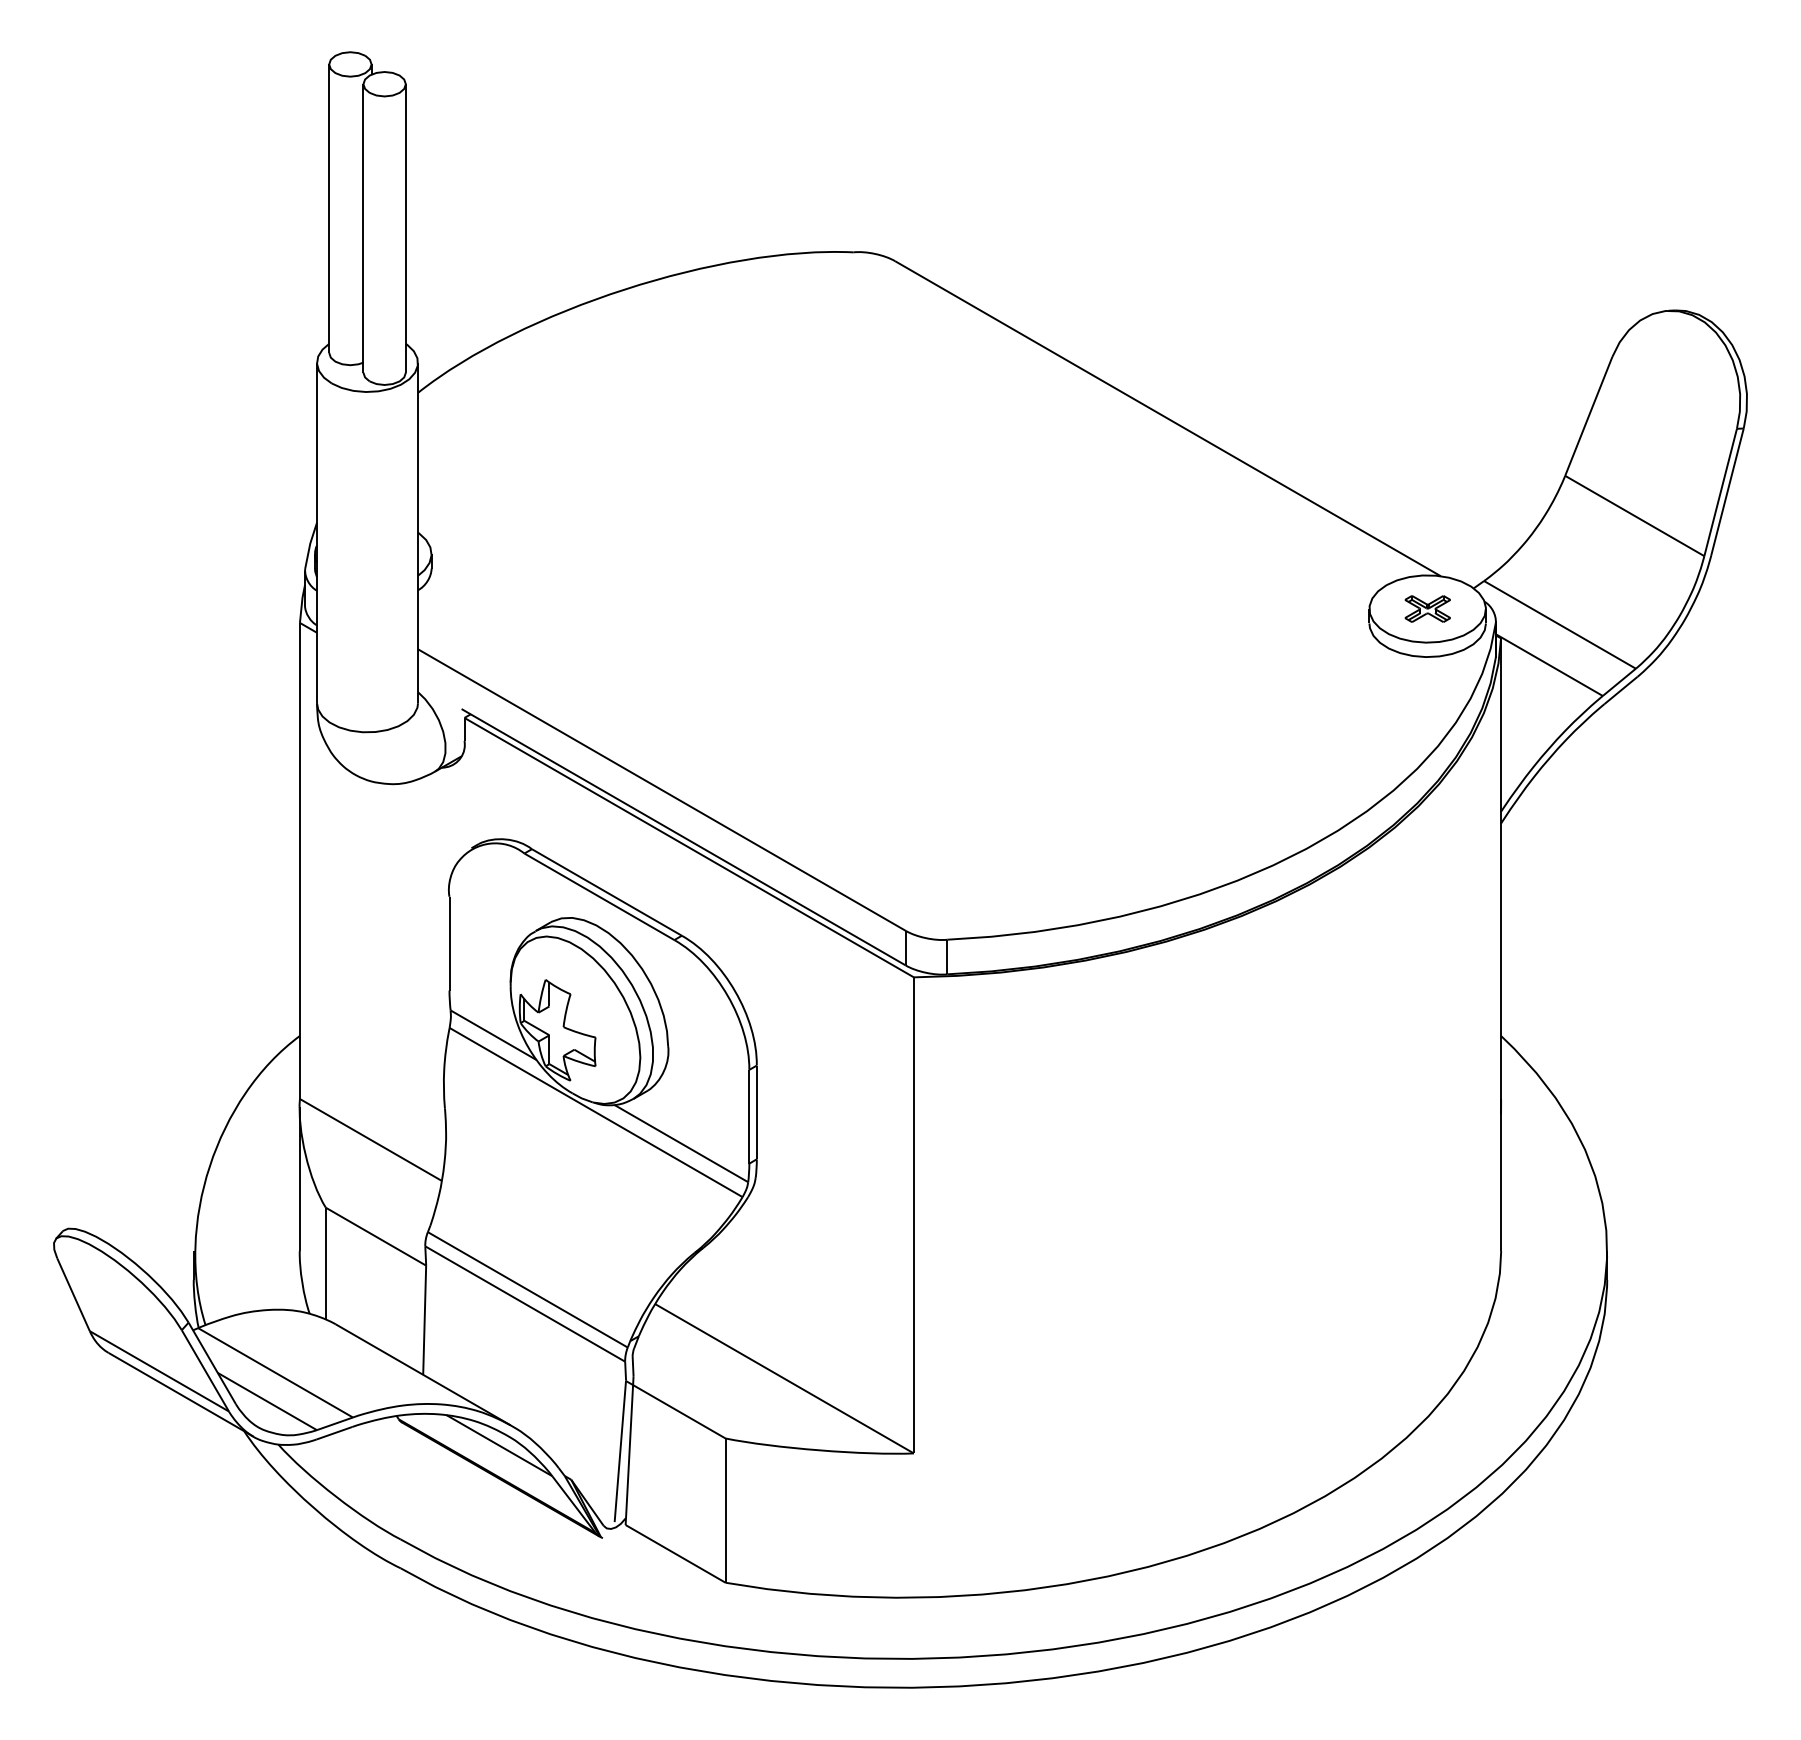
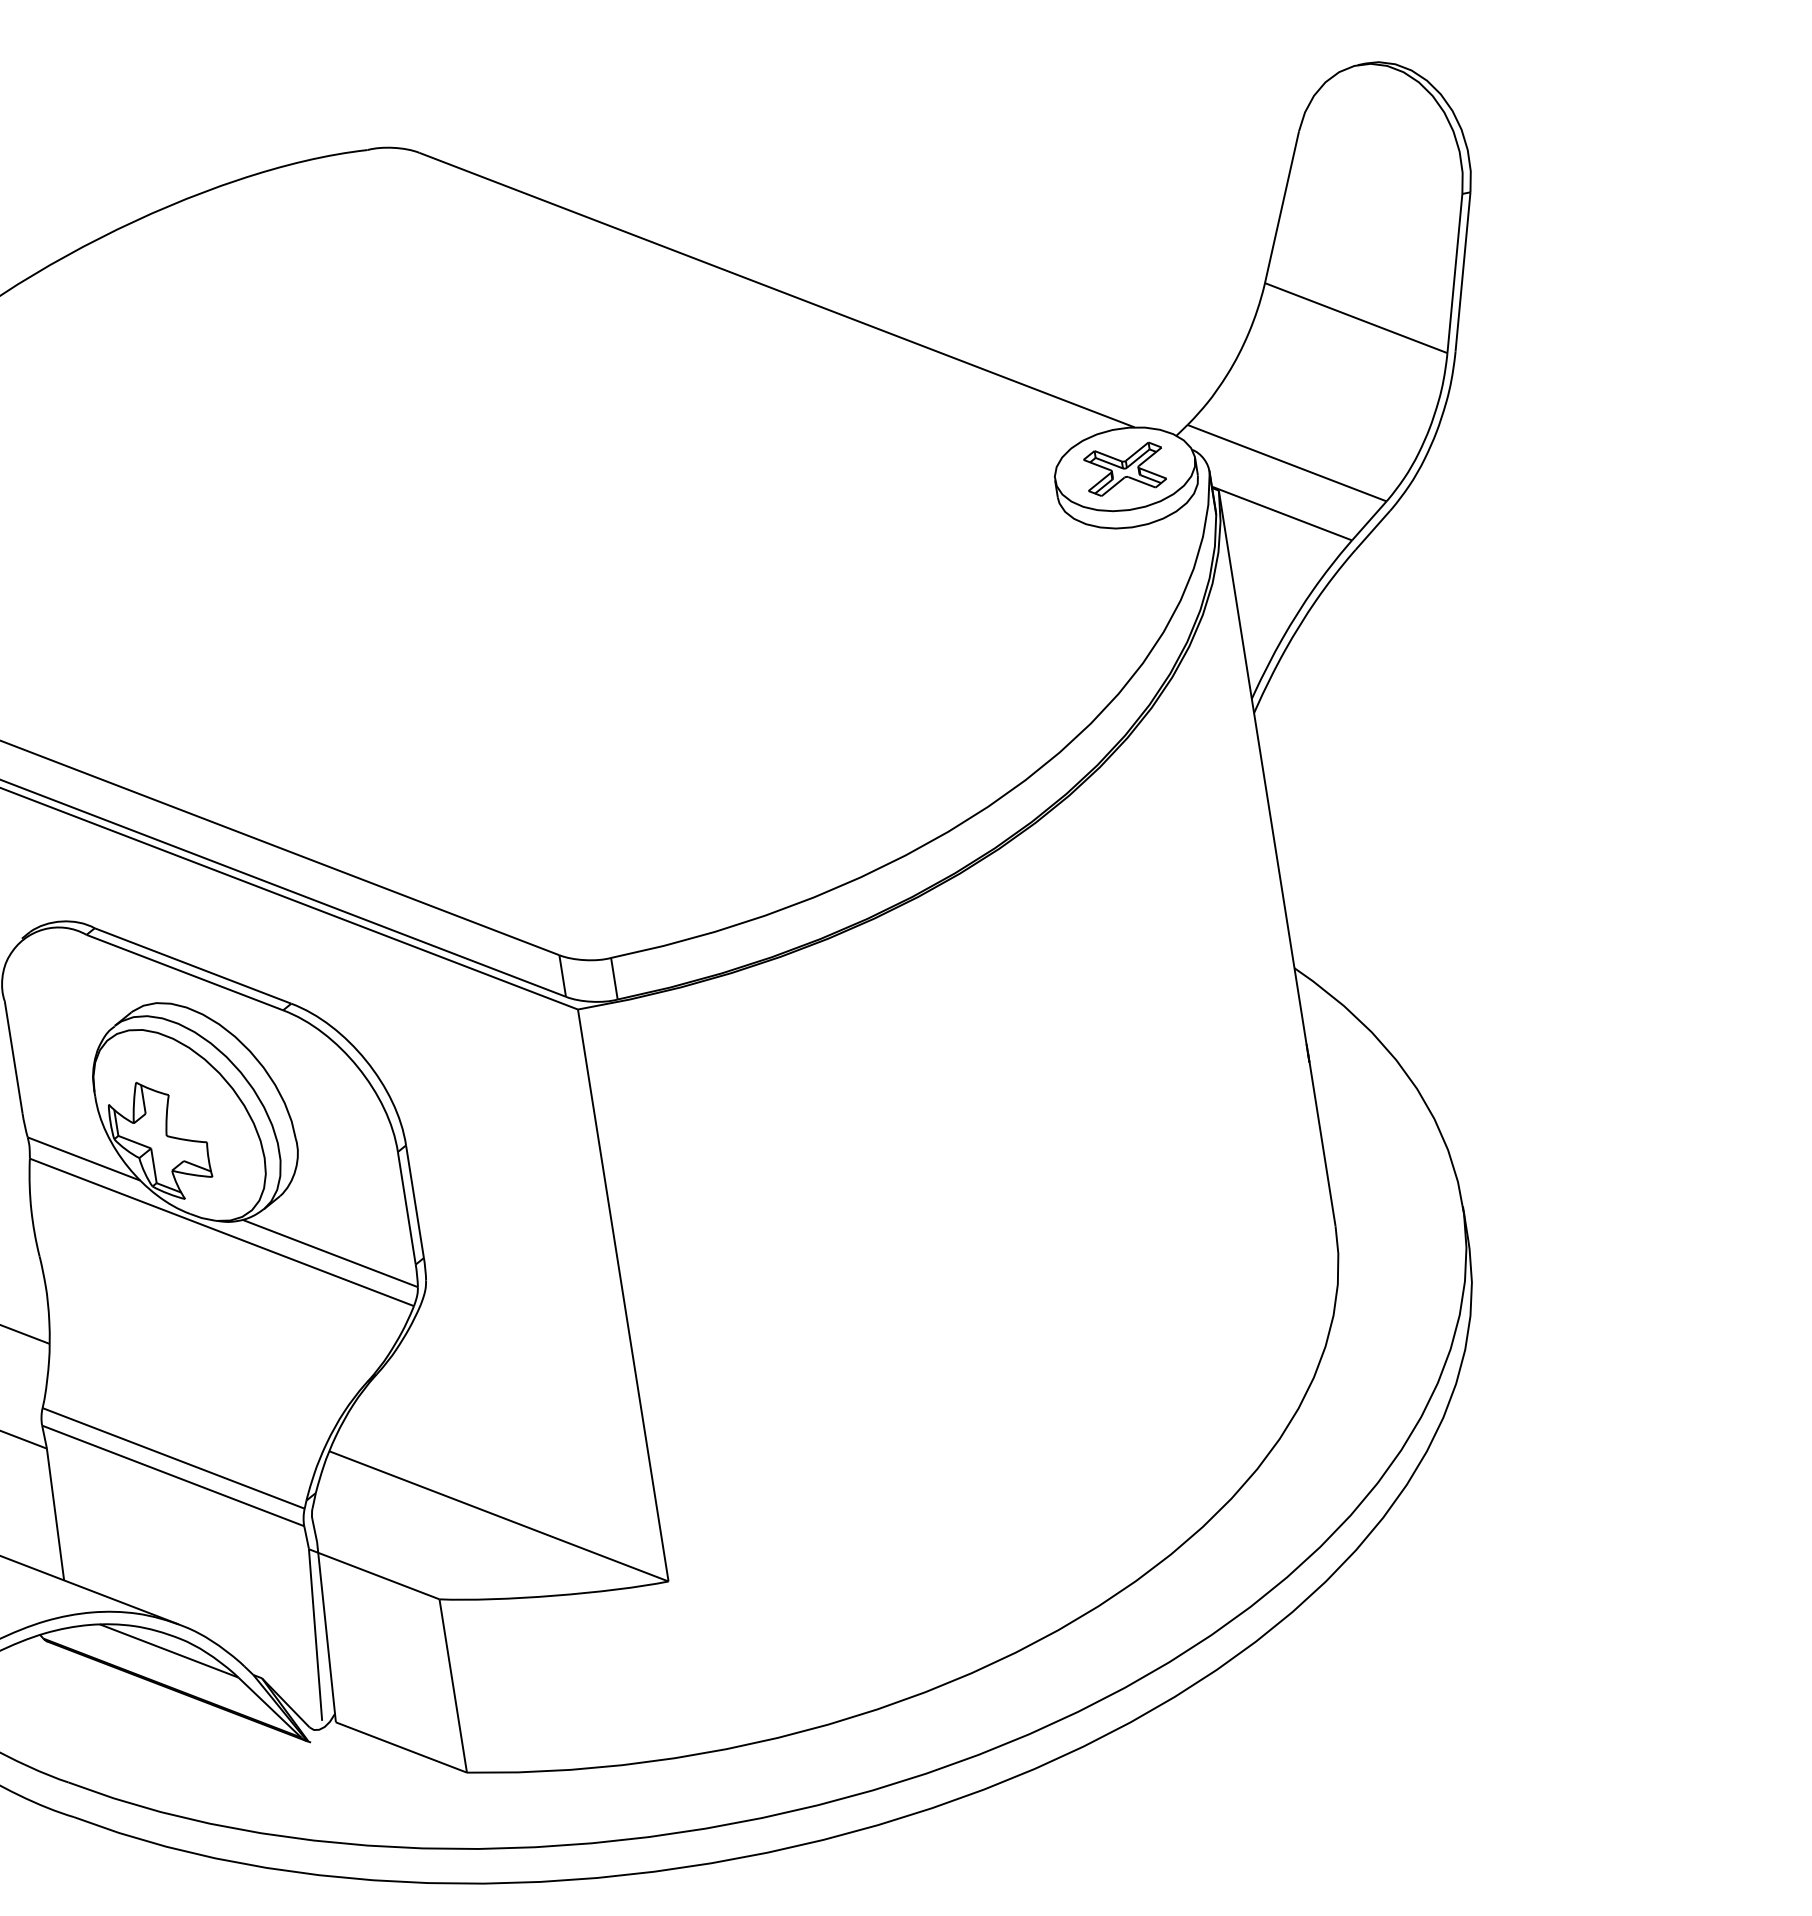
part: (1427, 608) -> (1124, 468), size x1.43

